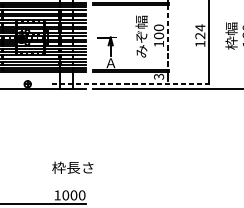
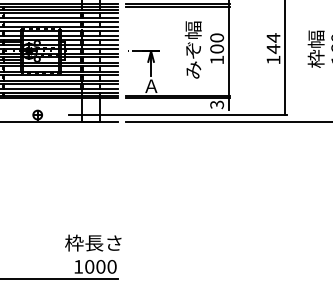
text: (200, 36) -> (273, 49), 124 -> 144
line: (168, 37) -> (229, 51), dashed -> solid
line: (130, 84) -> (177, 115), dashed -> solid
text: (72, 167) -> (93, 242), moved

